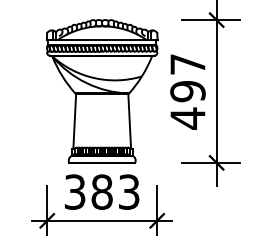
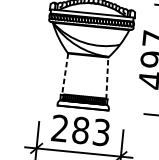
line: (129, 120) -> (107, 77), solid -> dashed
line: (74, 121) -> (64, 74), solid -> dashed
text: (74, 191) -> (59, 127), 383 -> 283

